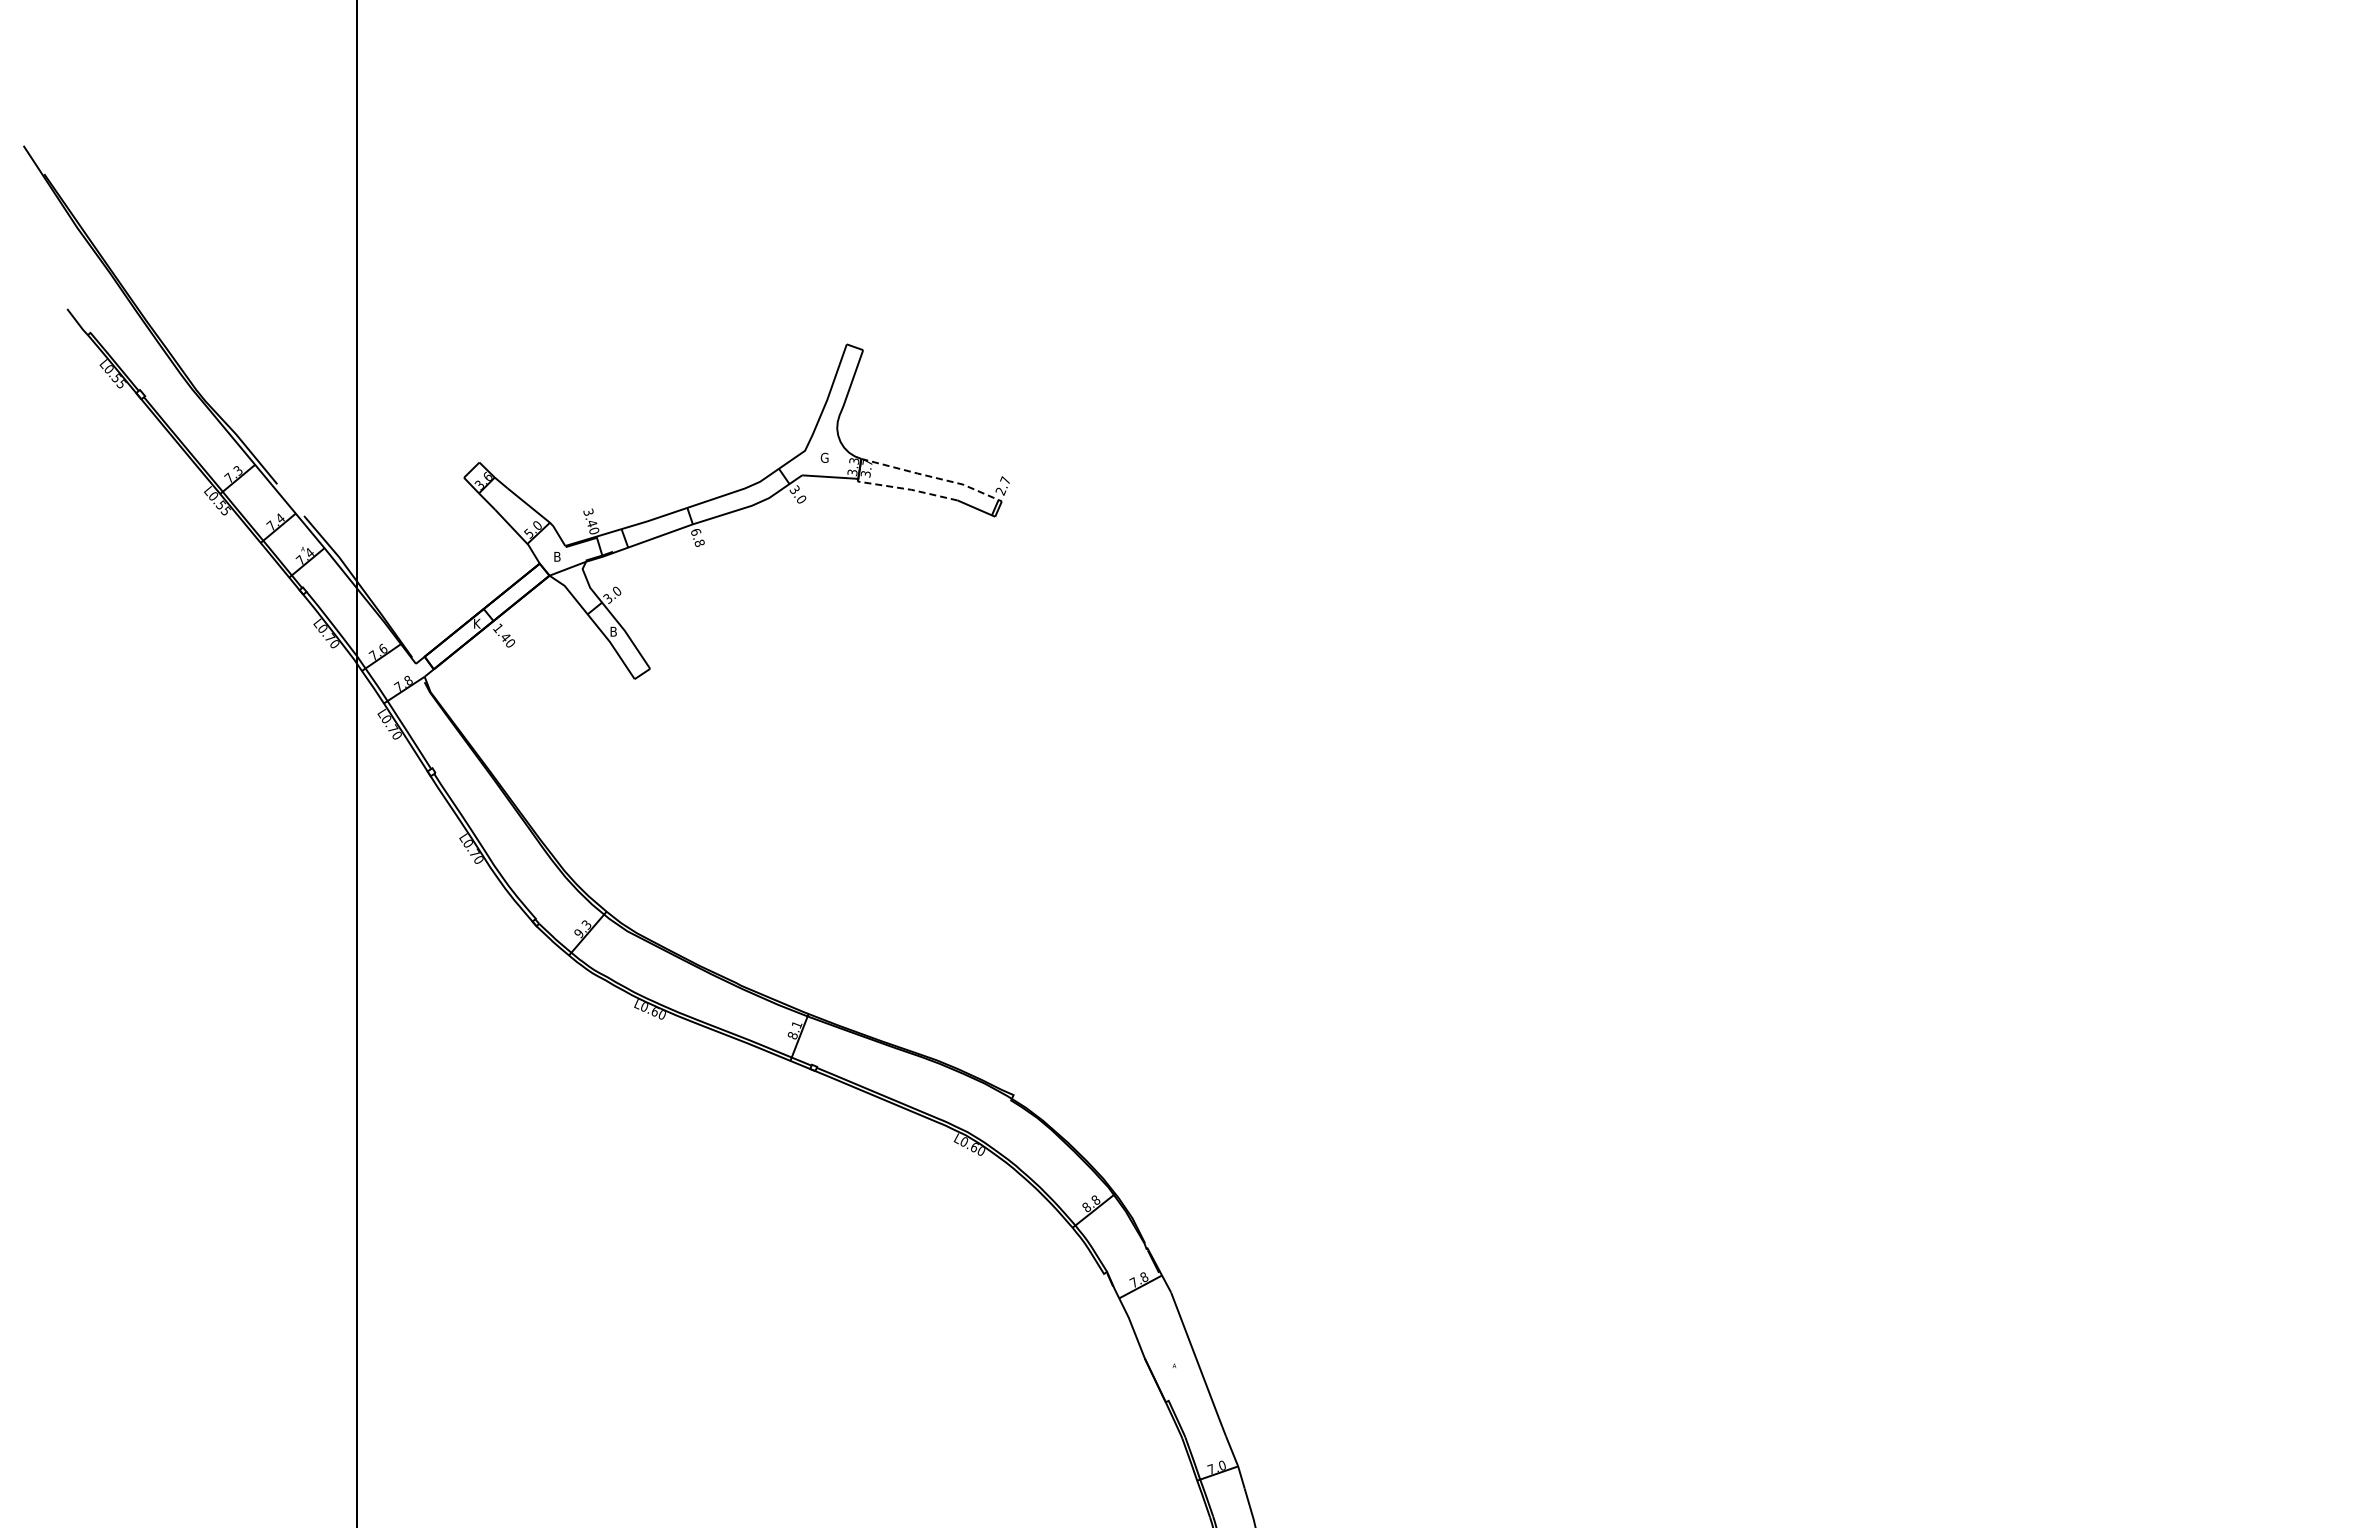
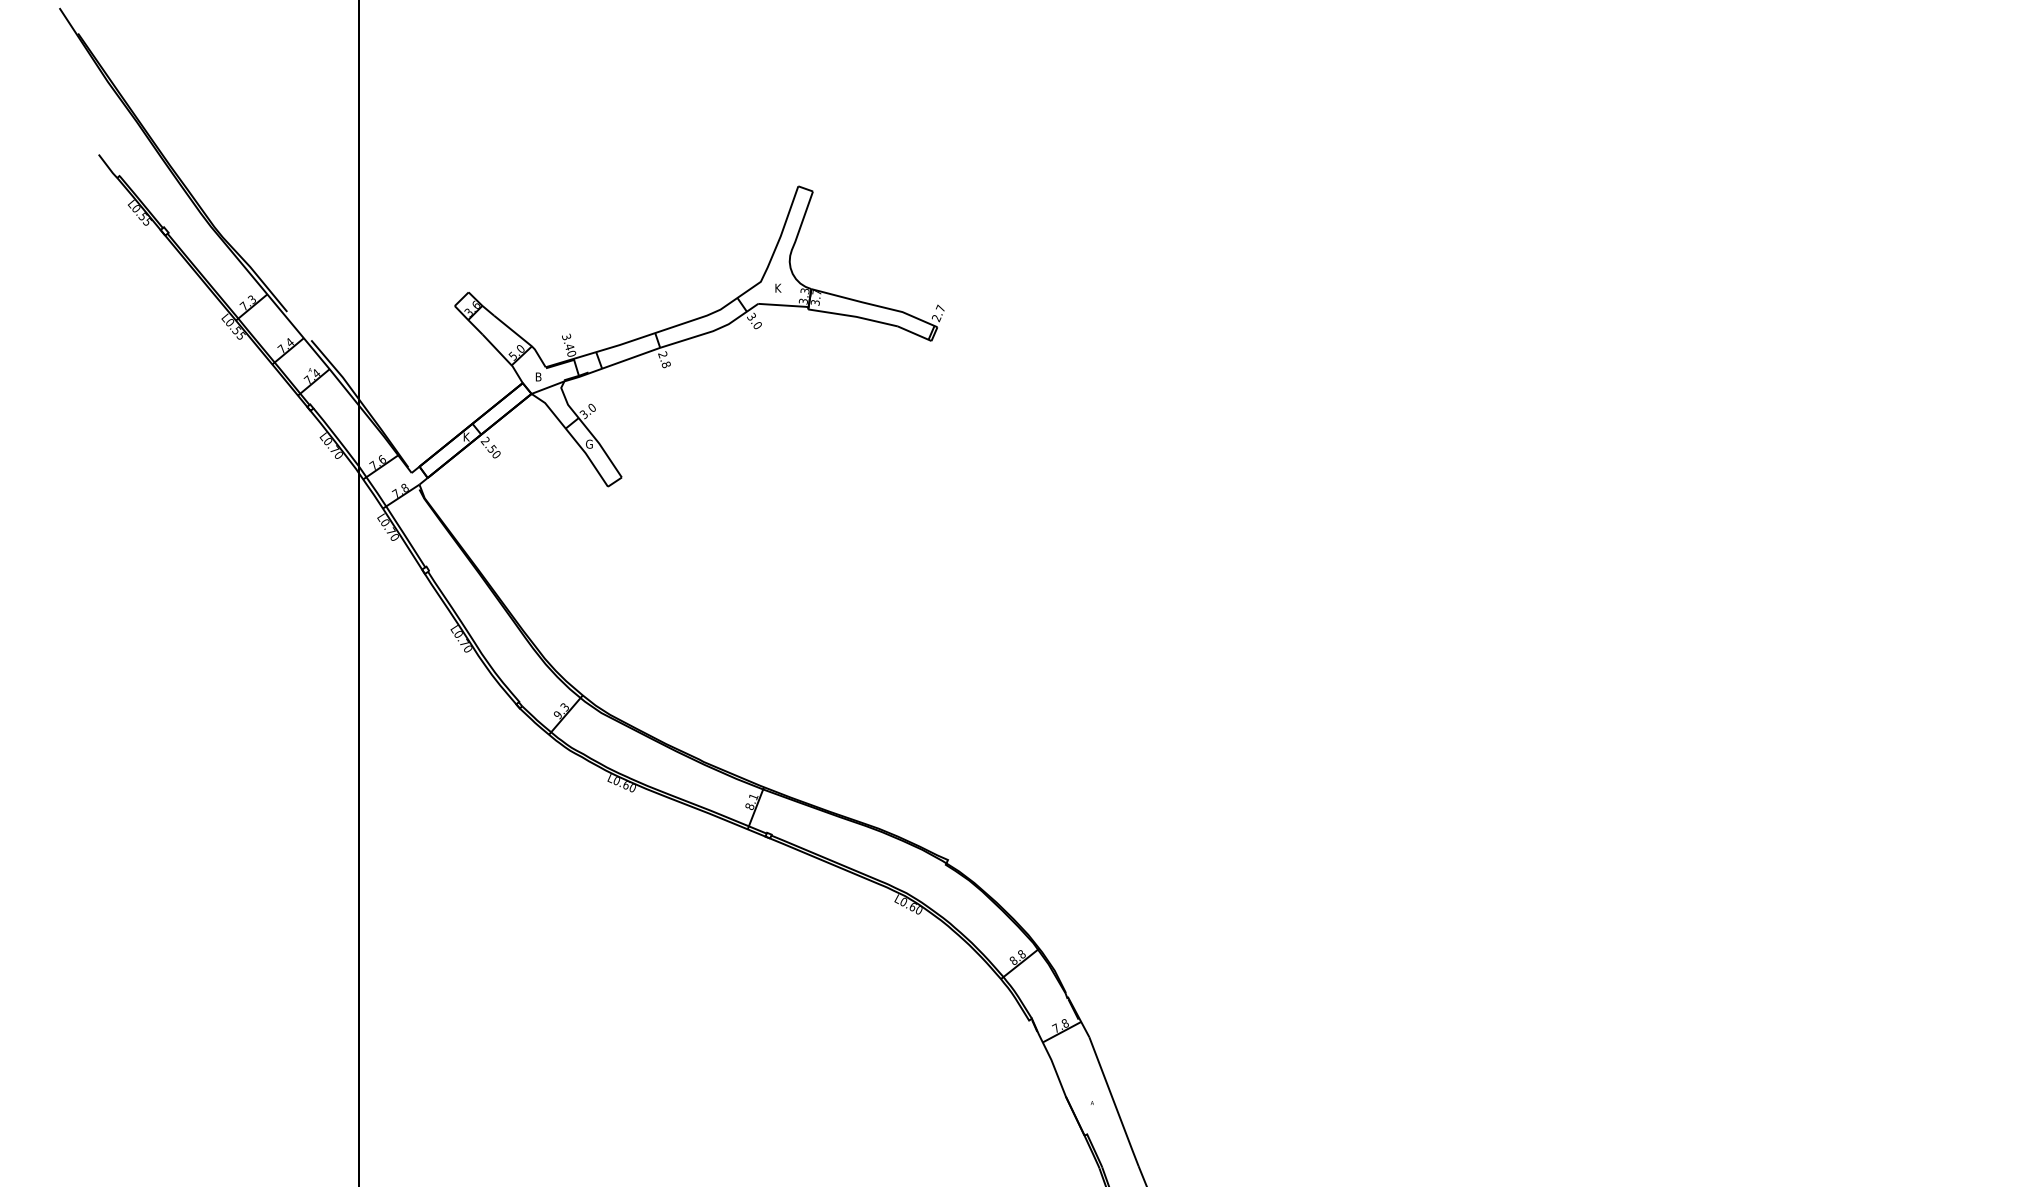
text: (824, 457) -> (778, 287), G -> K
line: (933, 477) -> (876, 305), dashed -> solid
line: (908, 489) -> (853, 316), dashed -> solid
text: (695, 532) -> (662, 355), 6.8 -> 2.8
text: (613, 631) -> (588, 443), B -> G
text: (501, 632) -> (488, 444), 1.40 -> 2.50

